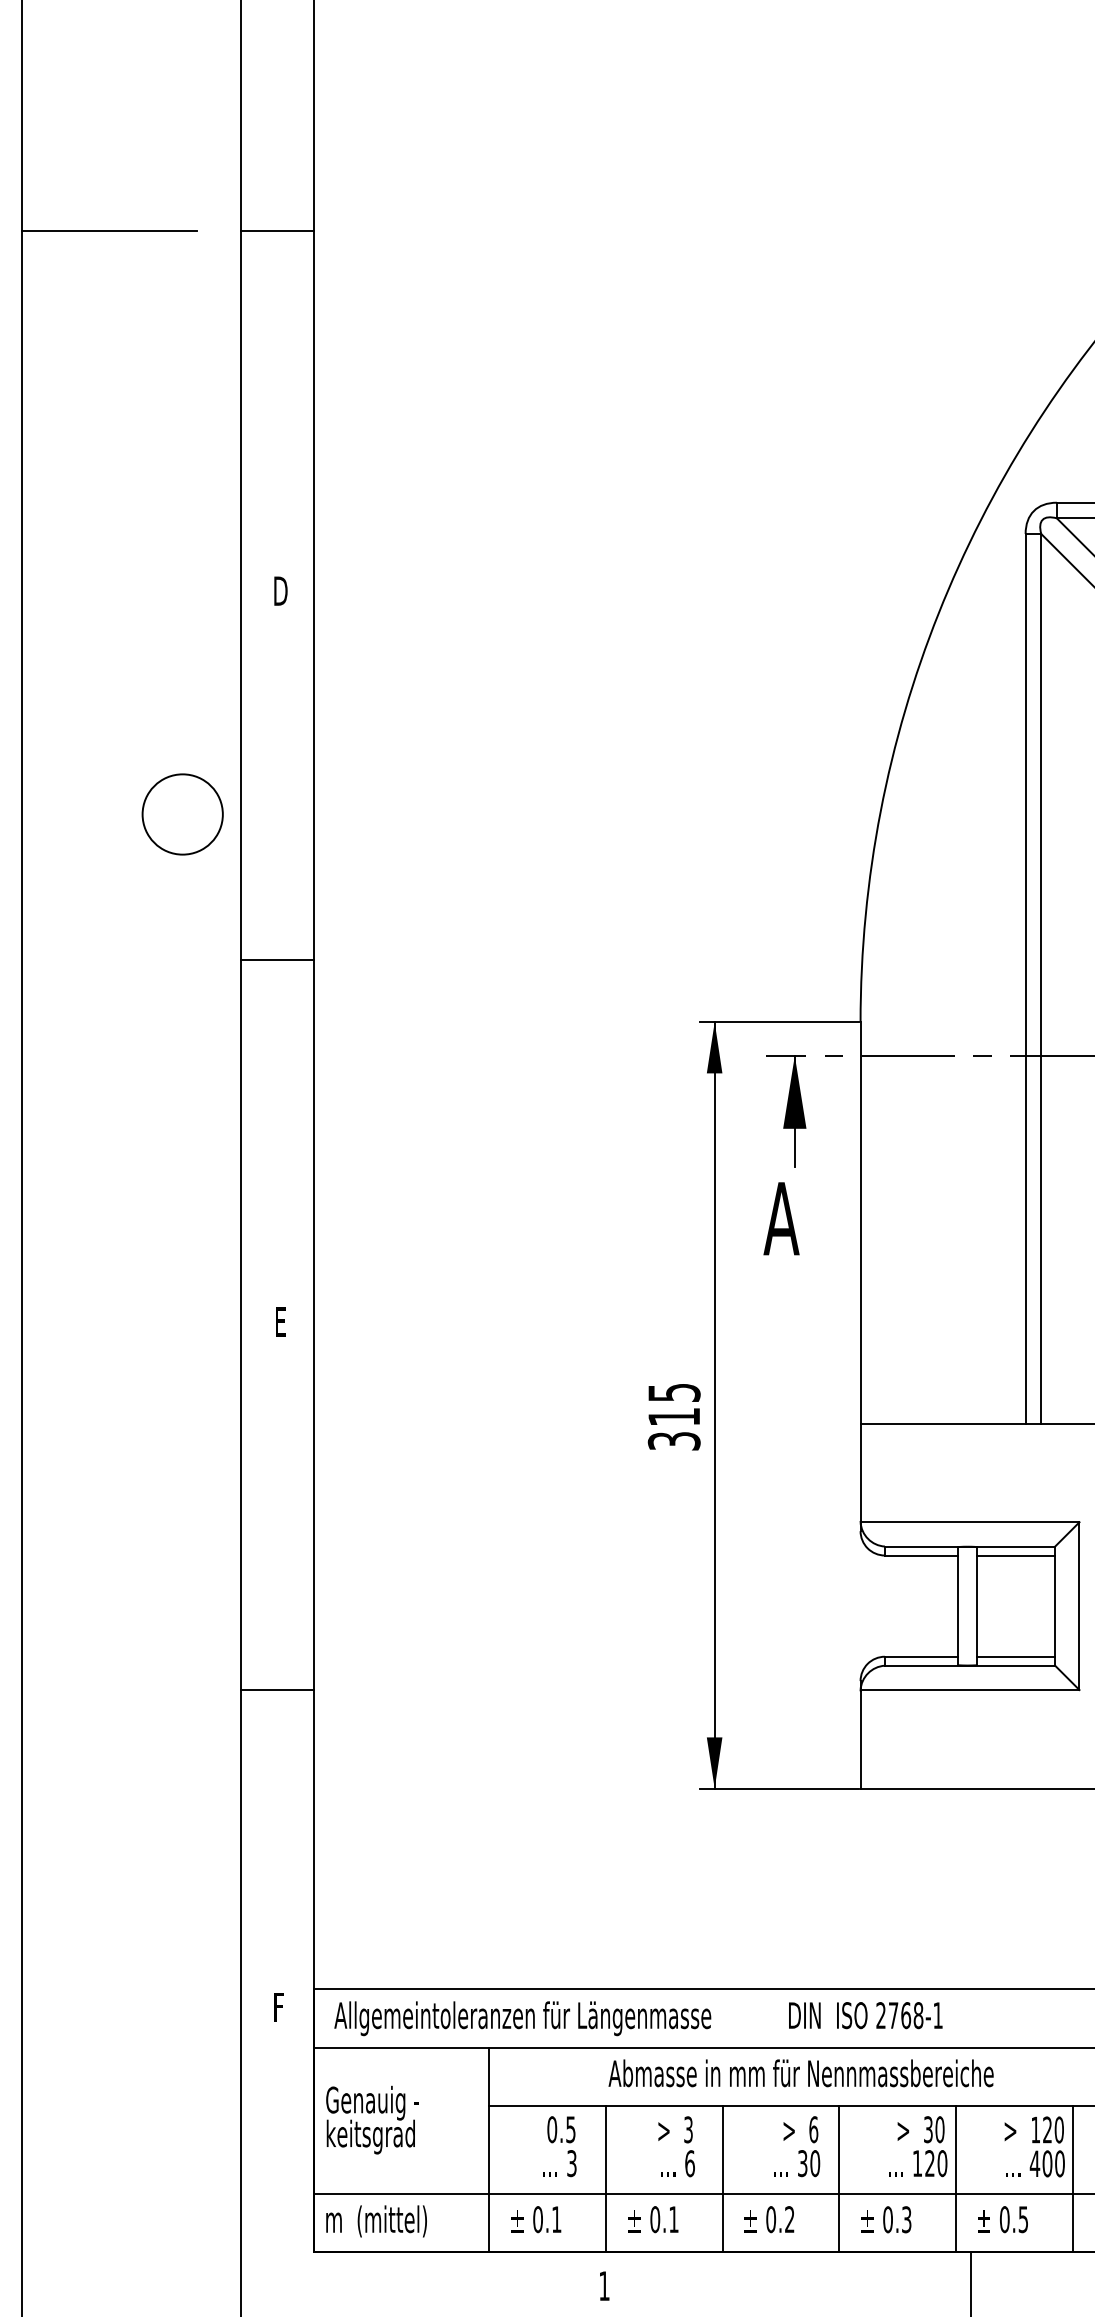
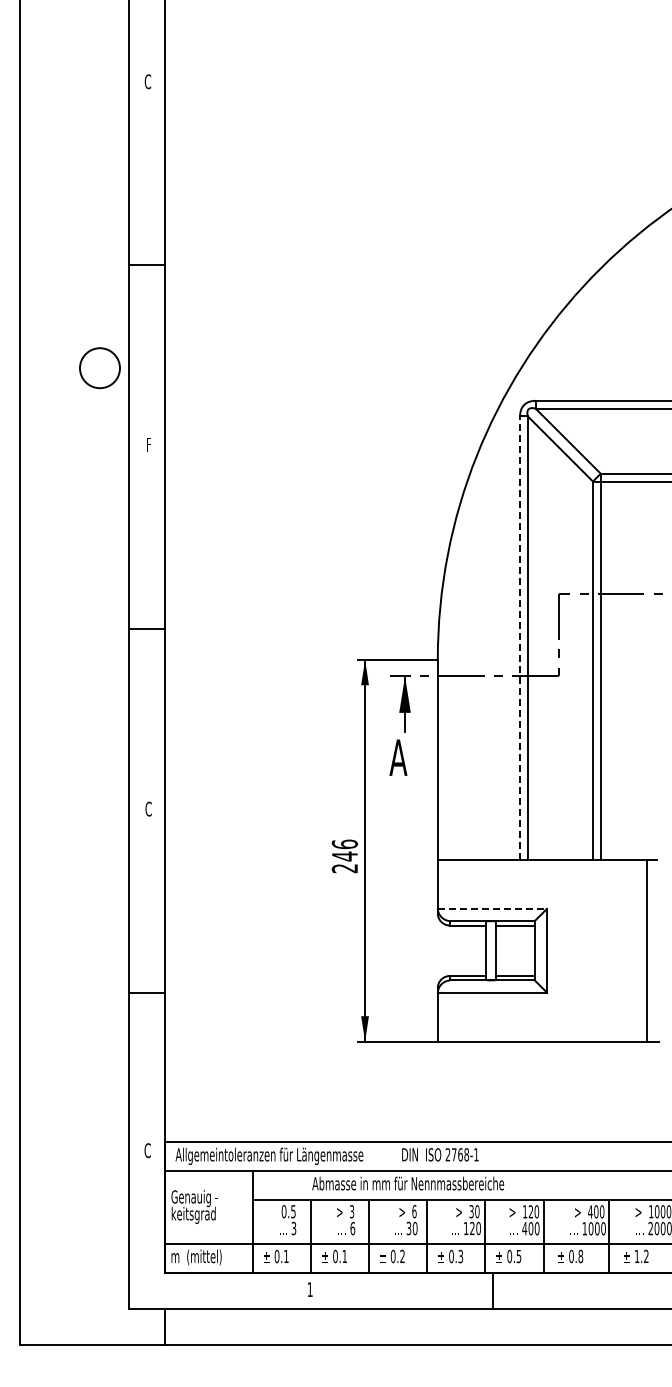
line: (109, 231) -> (63, 265), removed
text: (280, 590) -> (148, 444), D -> F
circle: (181, 815) -> (99, 368), moved
line: (1026, 979) -> (520, 638), solid -> dashed
text: (280, 1320) -> (148, 808), E -> C
text: (673, 1416) -> (344, 856), 315 -> 246
line: (970, 1521) -> (492, 908), solid -> dashed
text: (278, 2006) -> (147, 1150), F -> C

